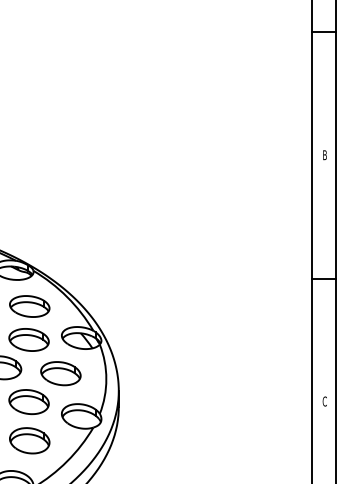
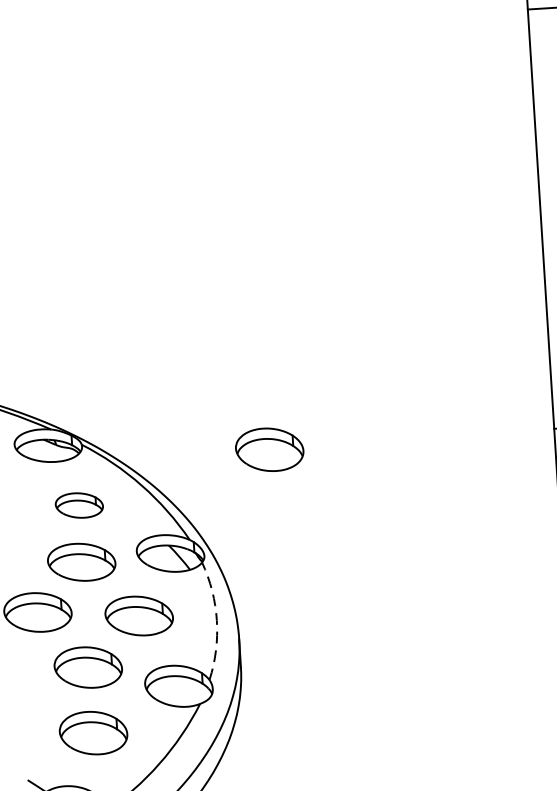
part: (143, 280) -> (269, 449), added
part: (29, 306) -> (78, 505), size x0.7
arc: (106, 379) -> (217, 621), solid -> dashed

